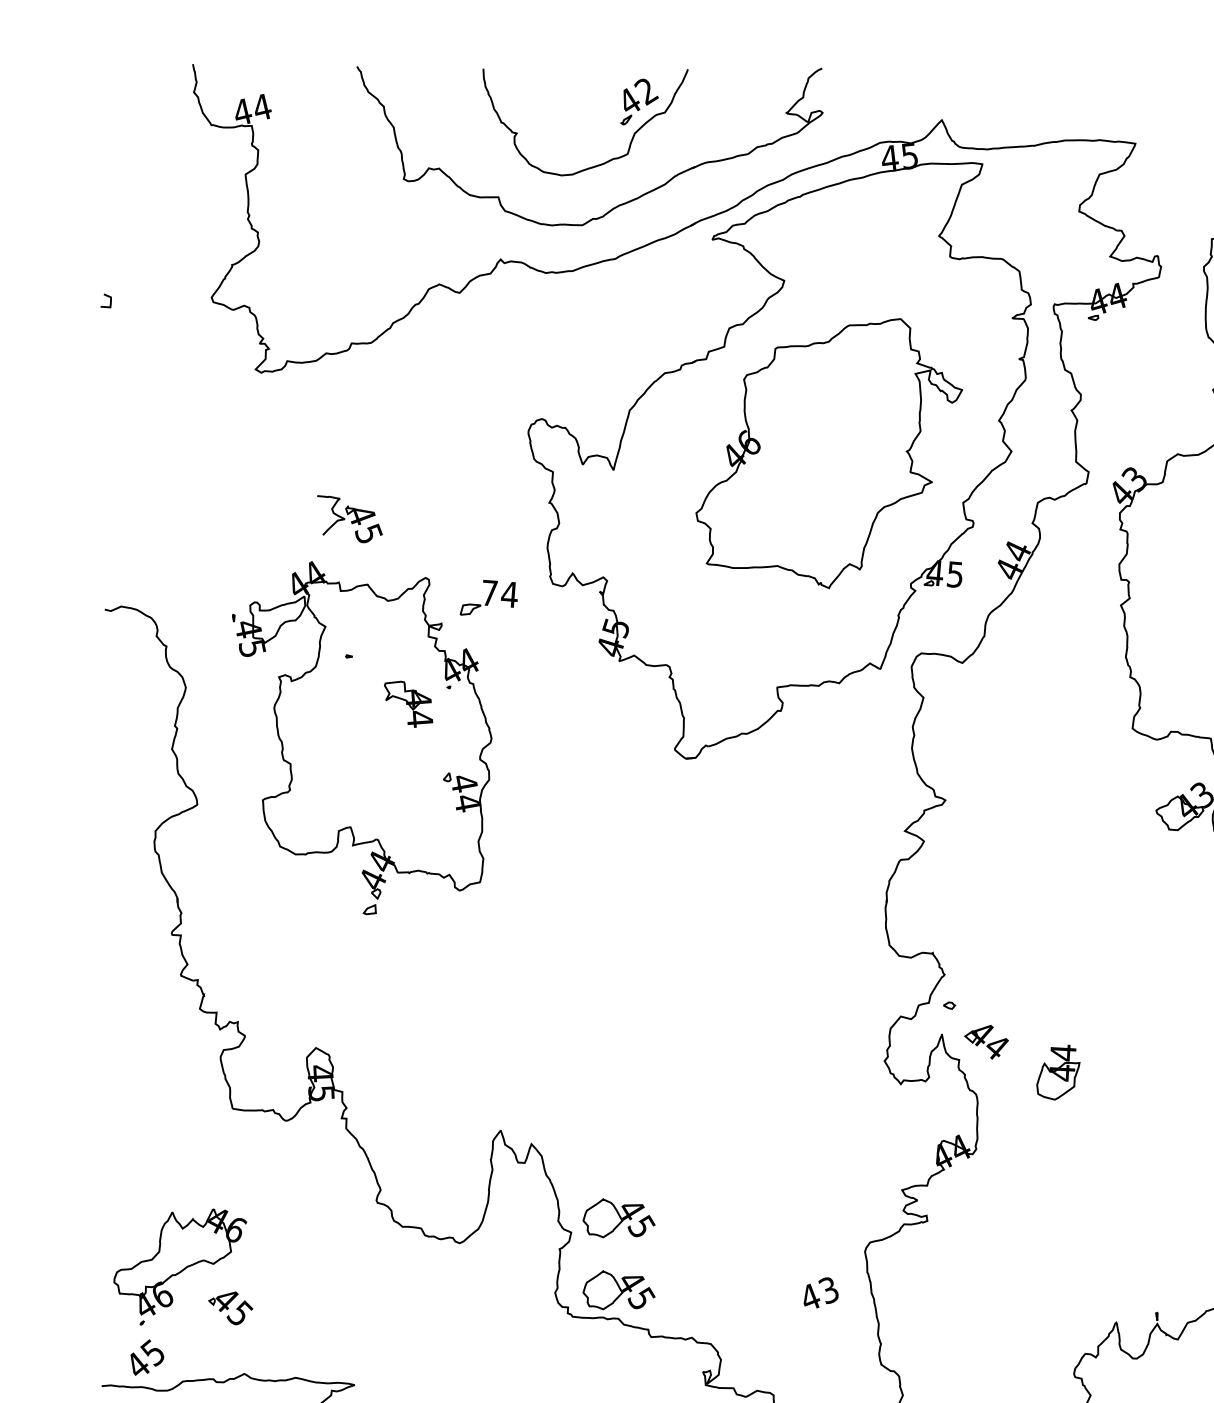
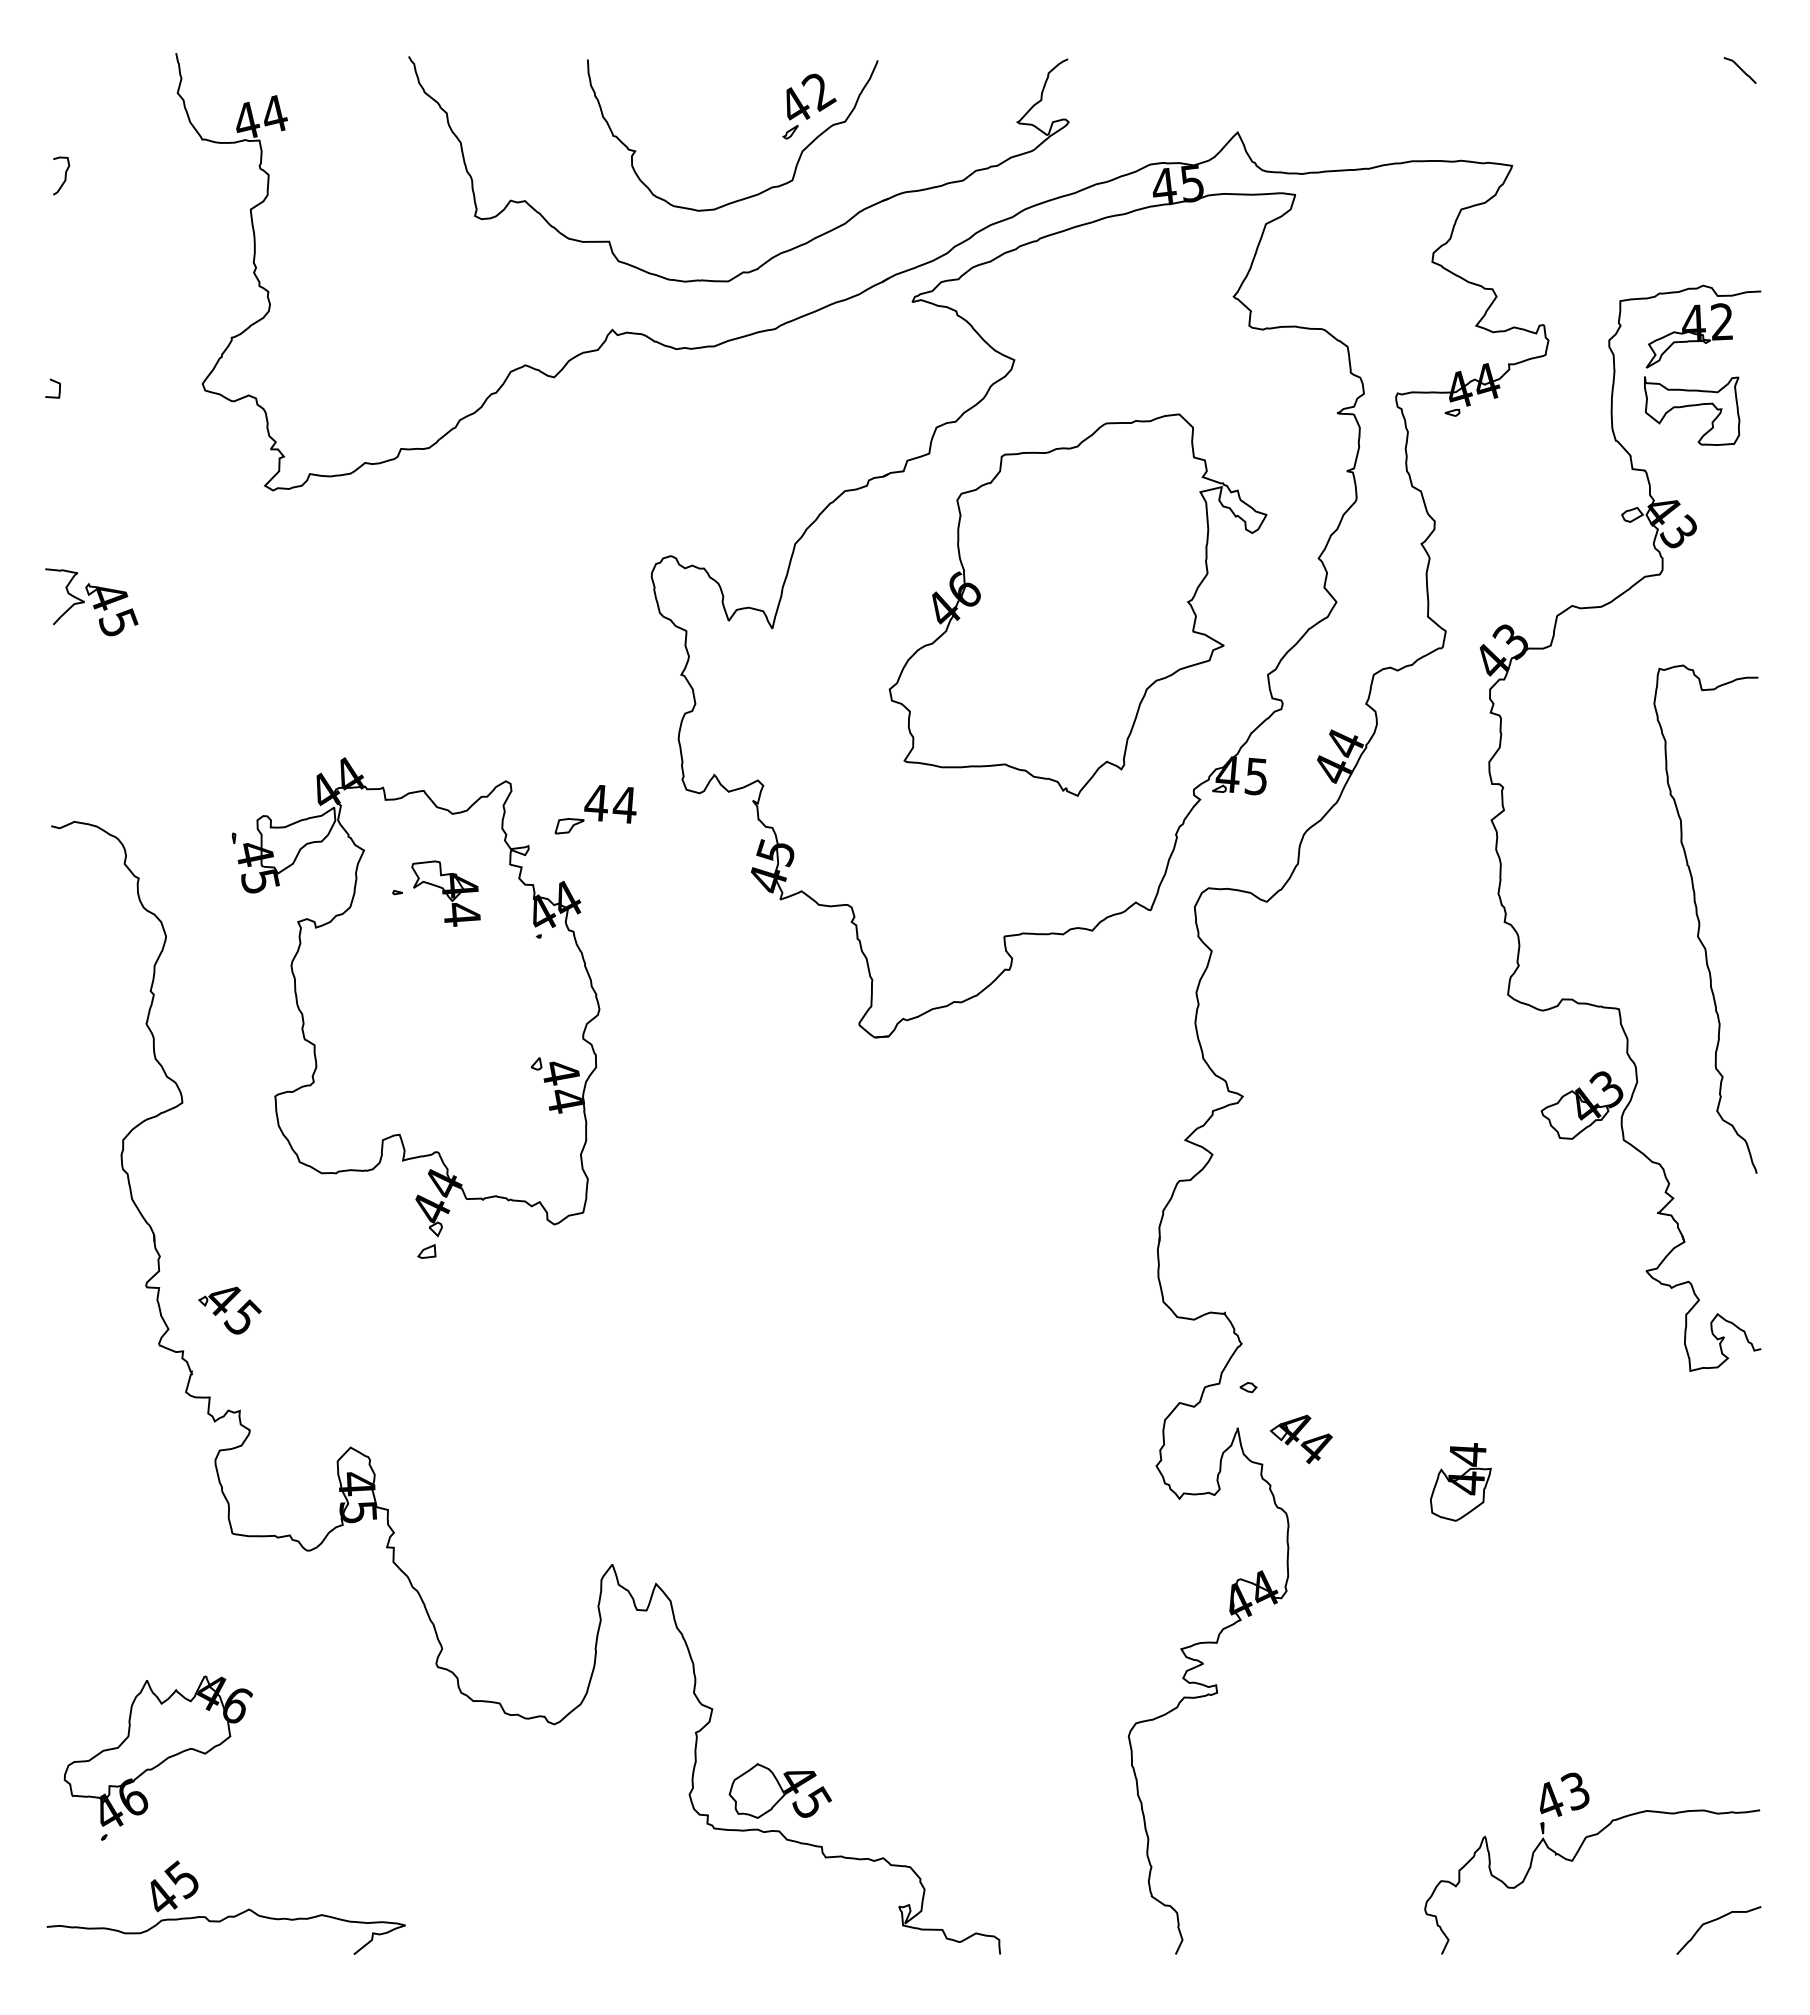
curve: (114, 150) -> (64, 175), added
part: (349, 519) -> (91, 602), moved
text: (489, 592) -> (596, 802), 74 -> 44
part: (408, 704) -> (445, 893), moved
part: (1058, 1072) -> (1460, 1482), moved
part: (618, 1217) -> (779, 1688), removed
text: (821, 1292) -> (1564, 1794), moved
part: (230, 1308) -> (229, 1310), moved
text: (147, 1357) -> (174, 1886), moved

